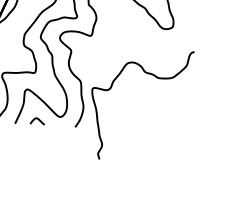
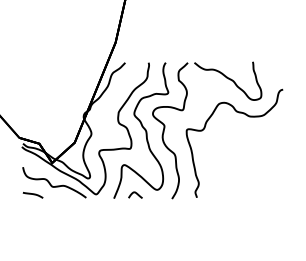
part: (156, 77) -> (247, 116), moved

